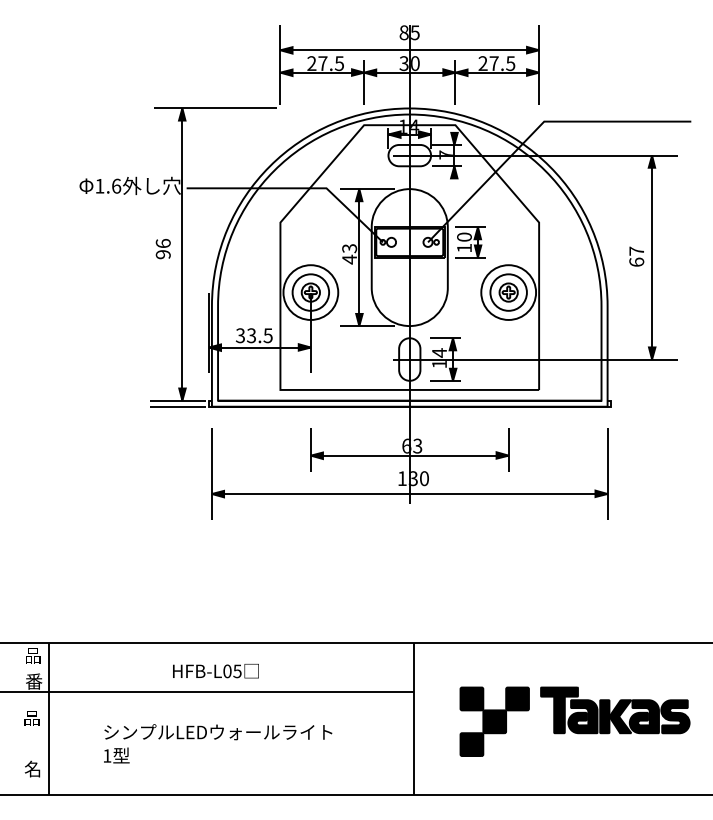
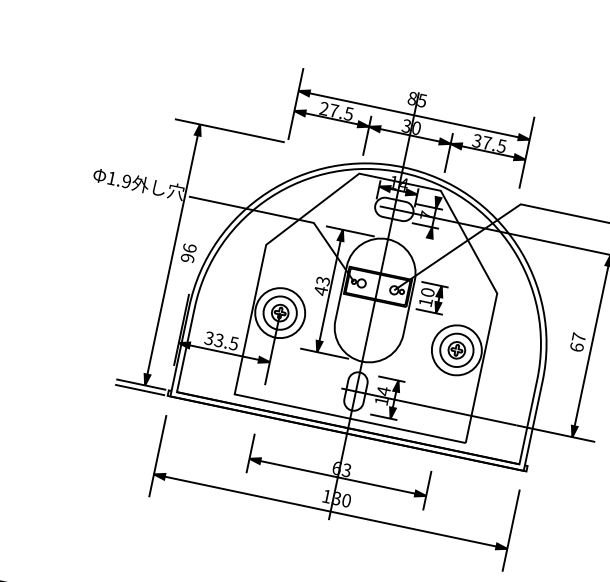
text: (482, 63) -> (476, 140), 27.5 -> 37.5
text: (116, 185) -> (126, 180), 1.6 -> 1.9
text: (162, 249) -> (187, 253), moved

